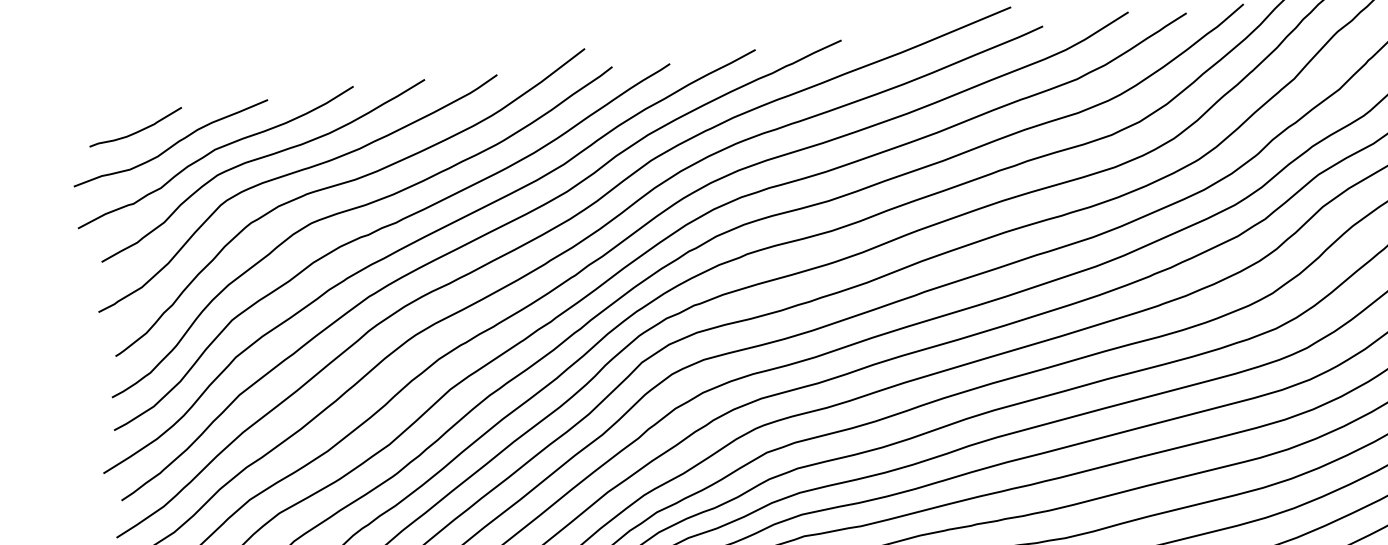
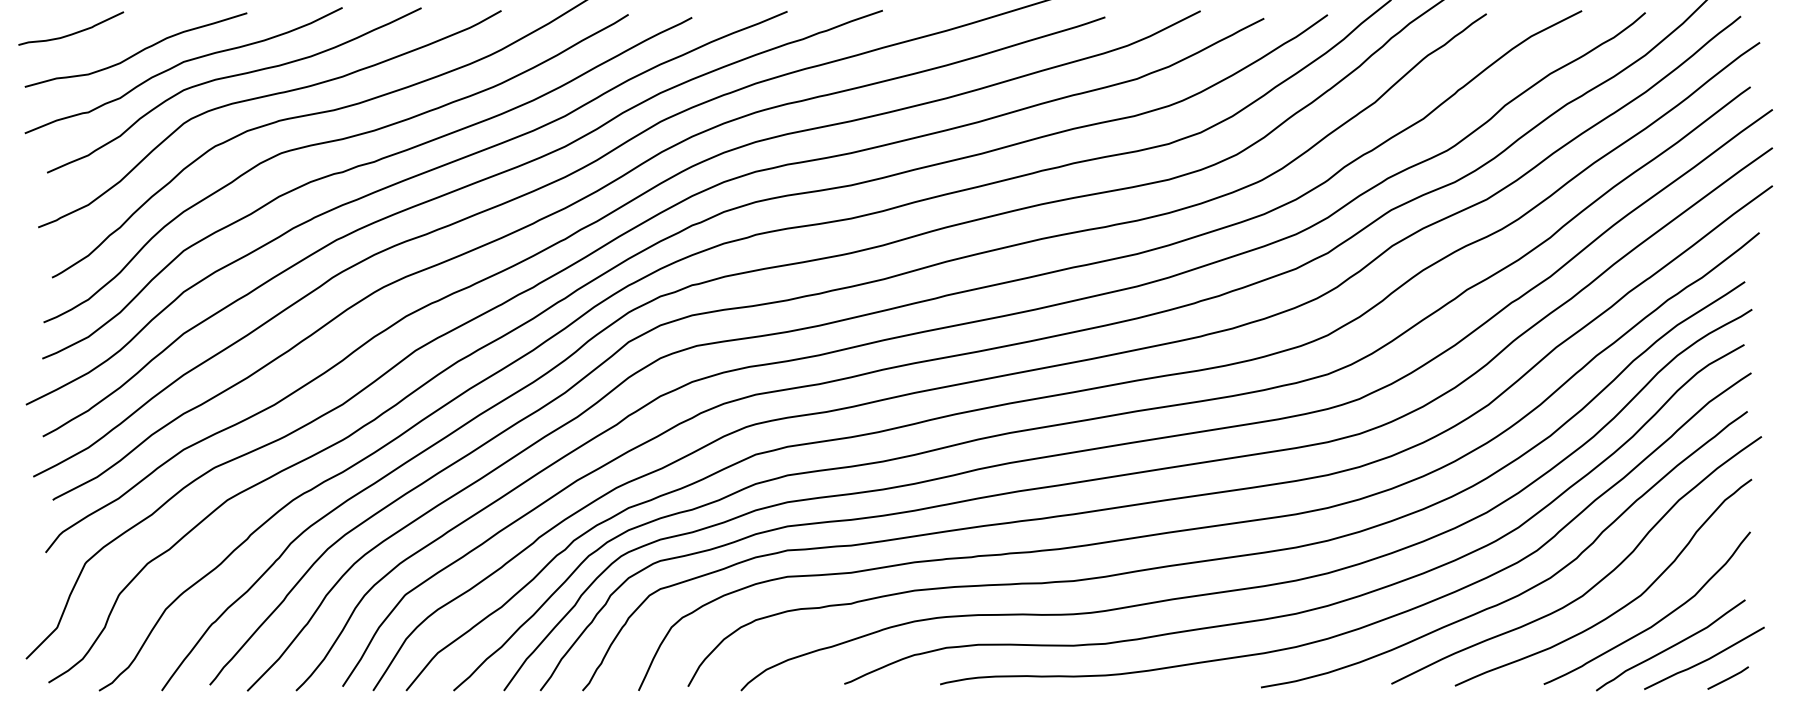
curve: (138, 130) -> (73, 32), moved

